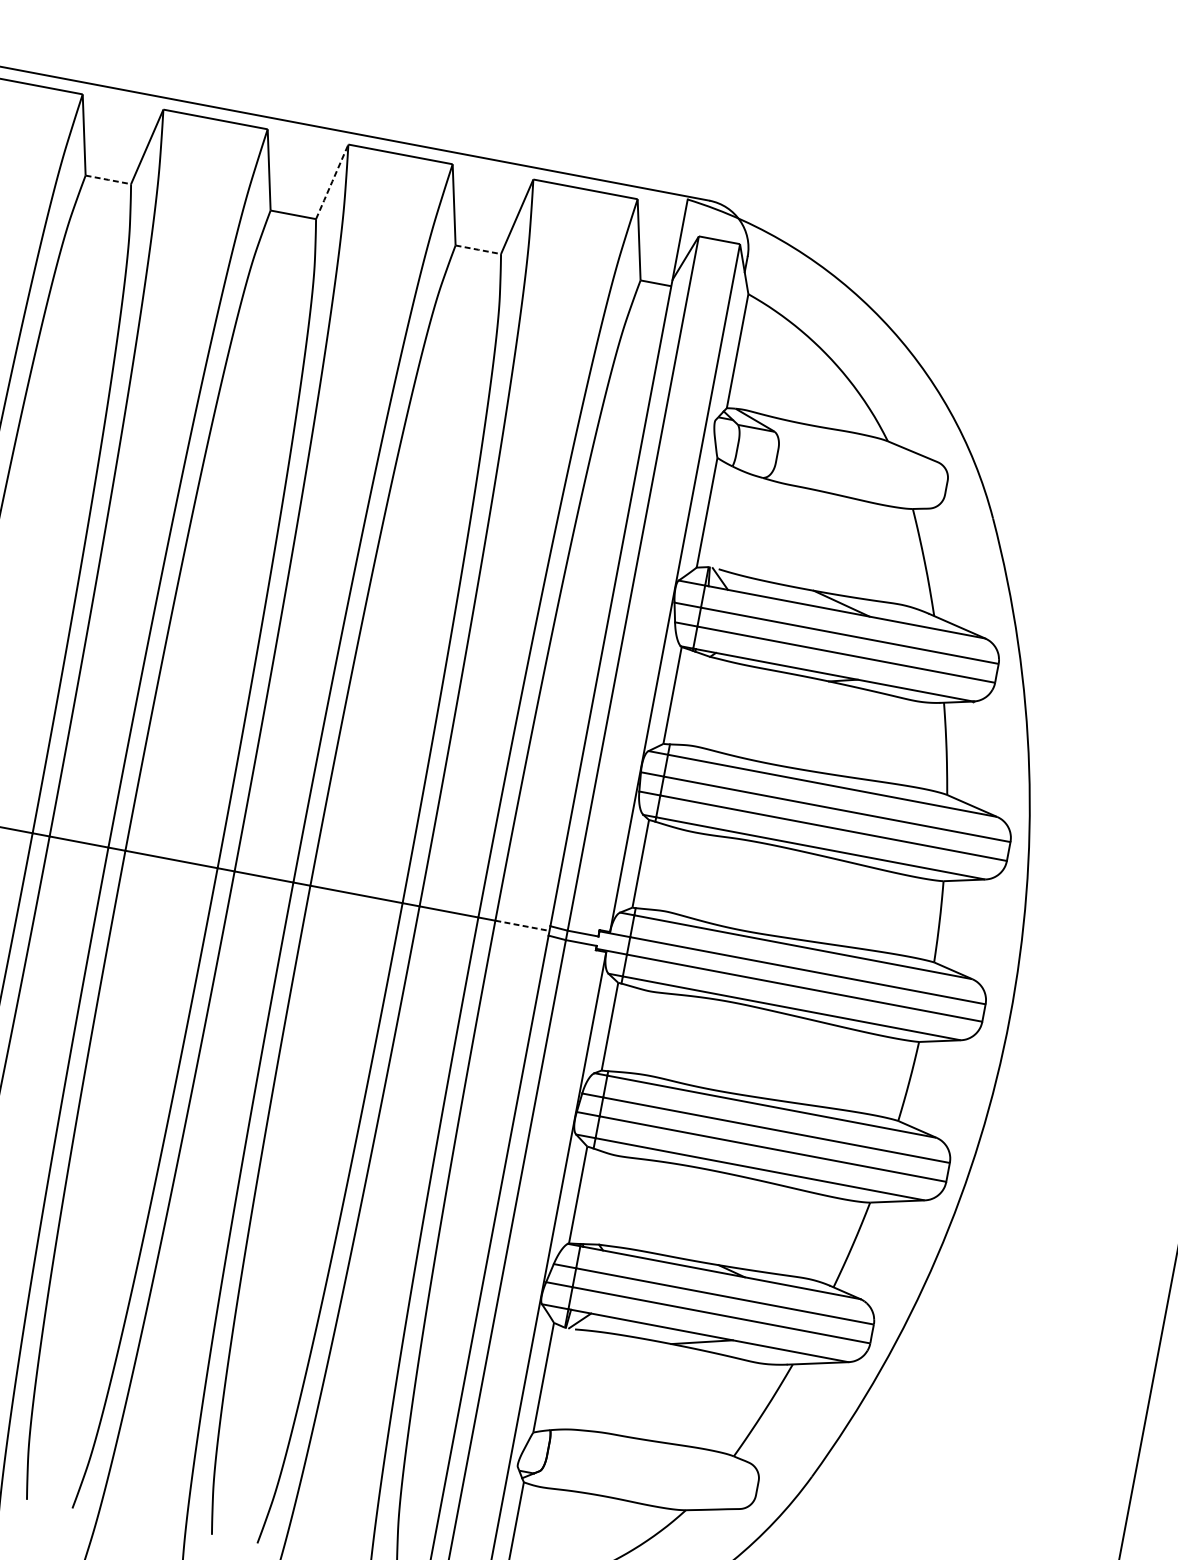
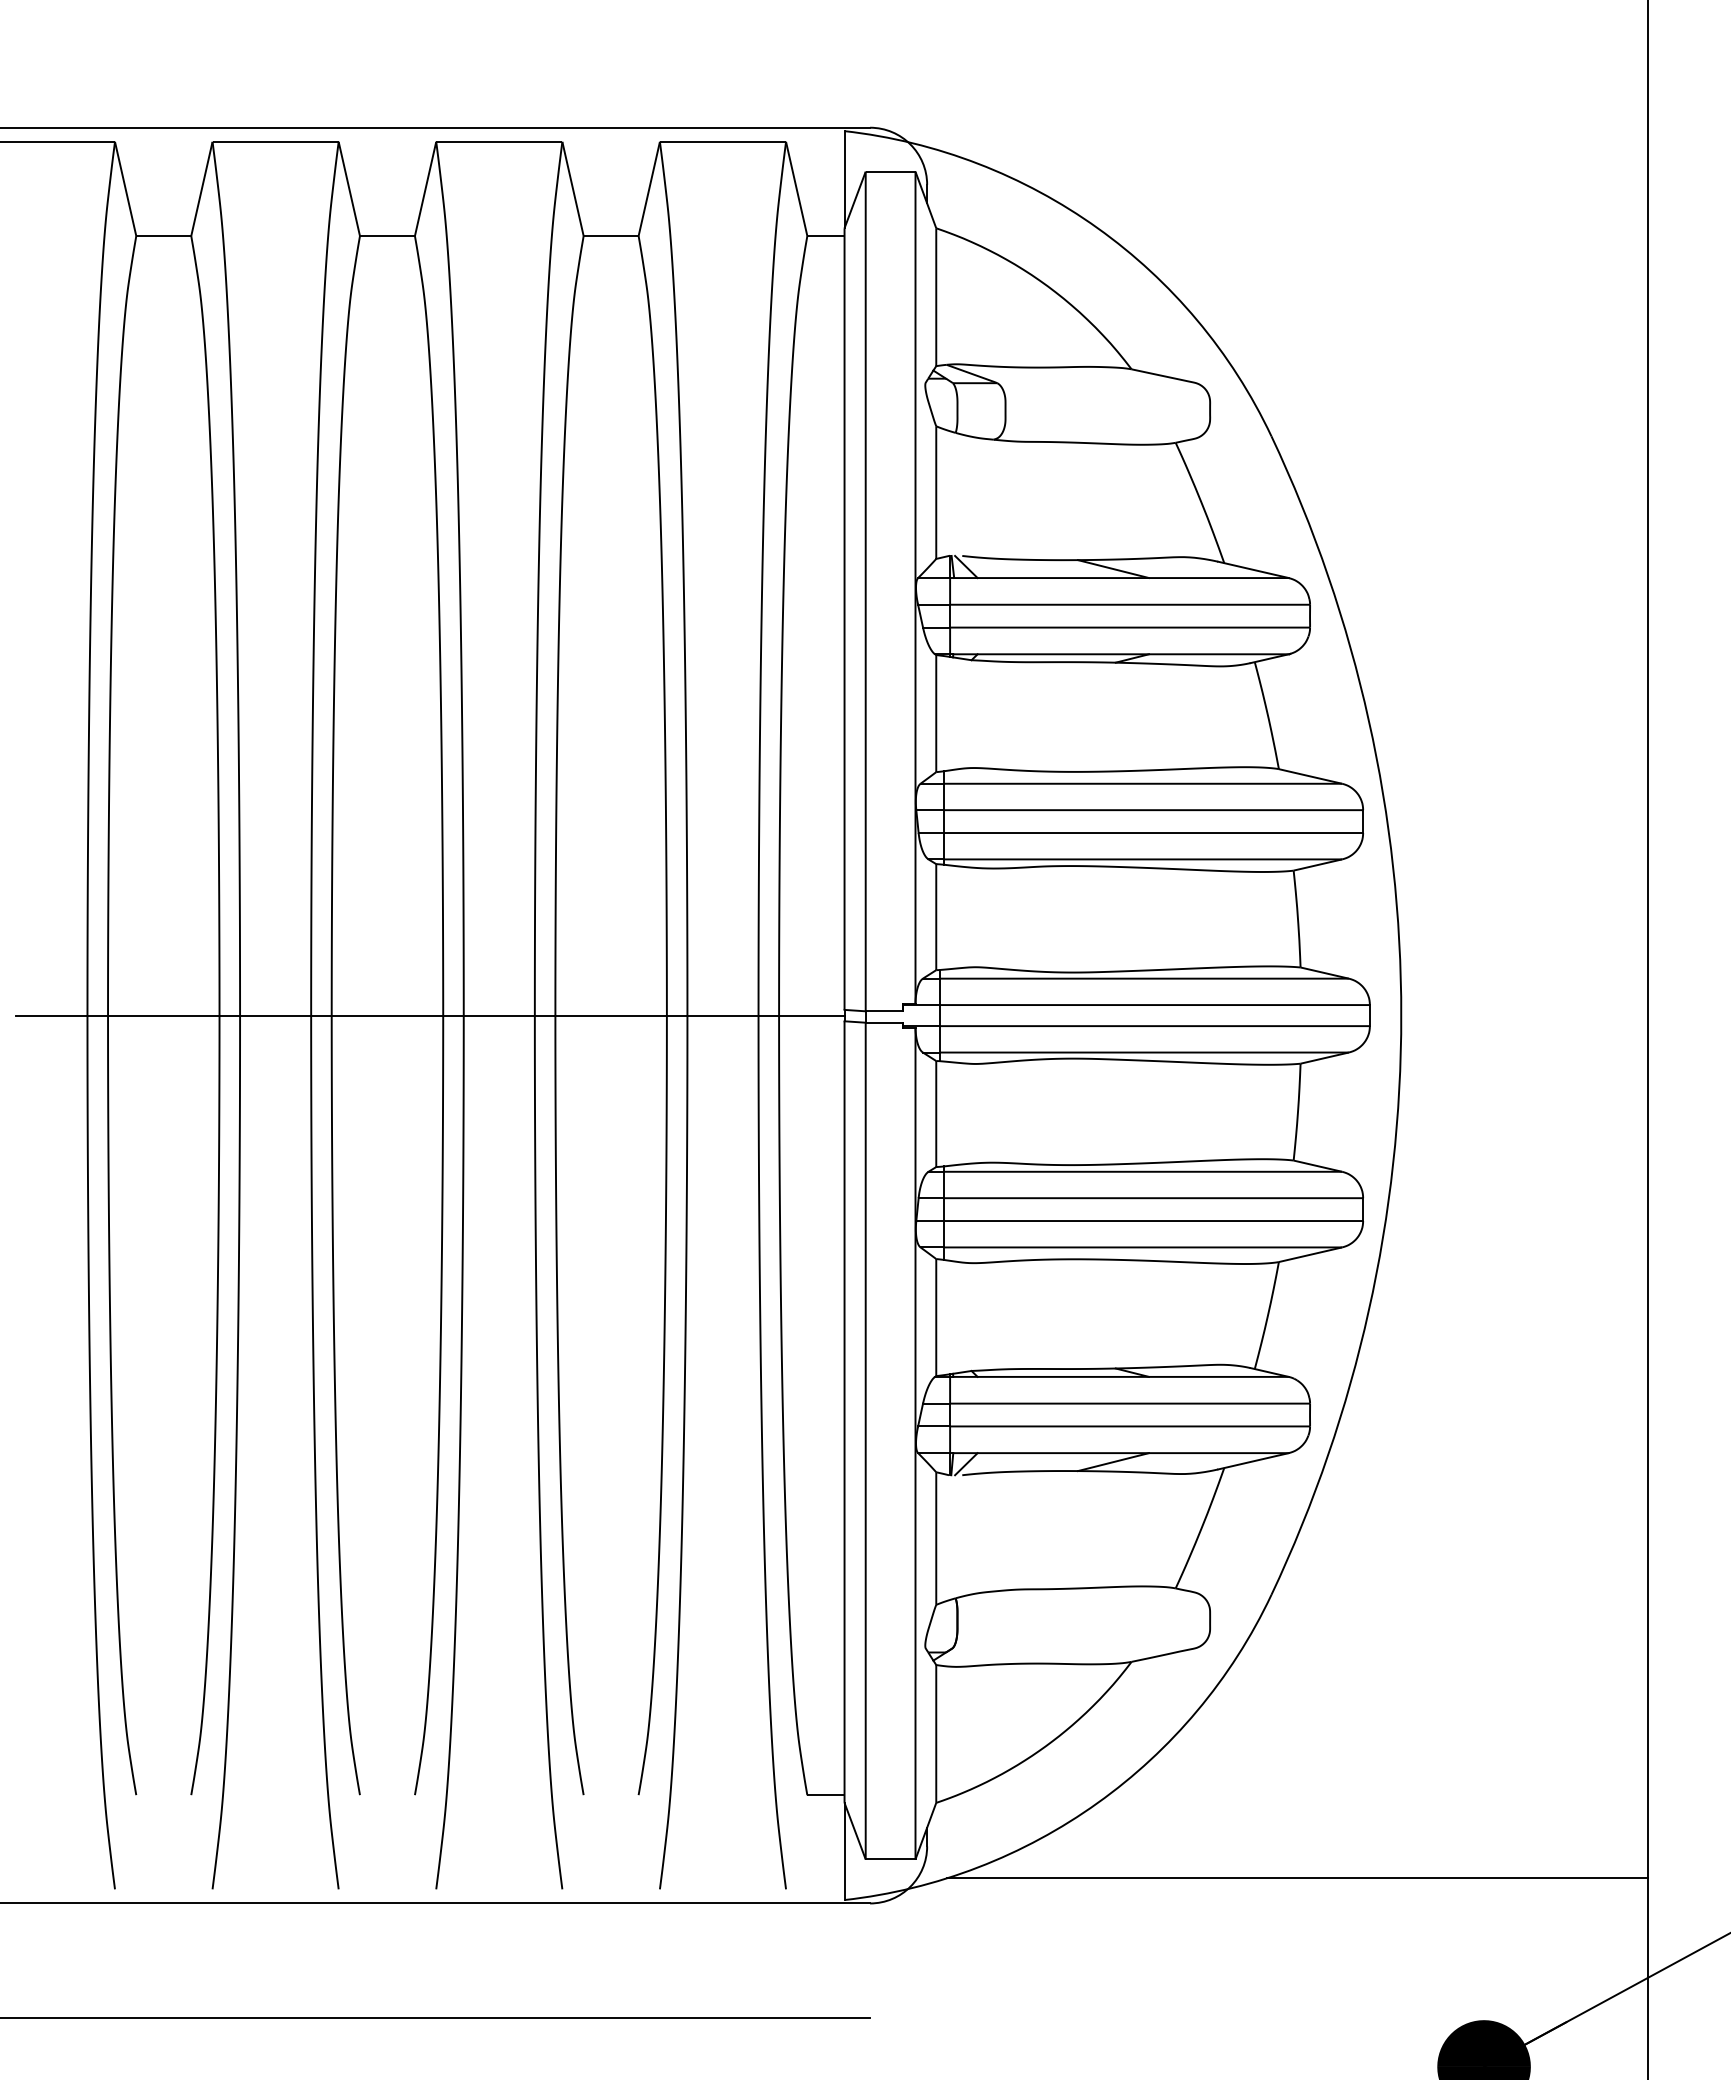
line: (108, 180) -> (163, 236), dashed -> solid
line: (332, 181) -> (425, 188), dashed -> solid
line: (478, 250) -> (611, 236), dashed -> solid
line: (522, 925) -> (811, 1015), dashed -> solid

